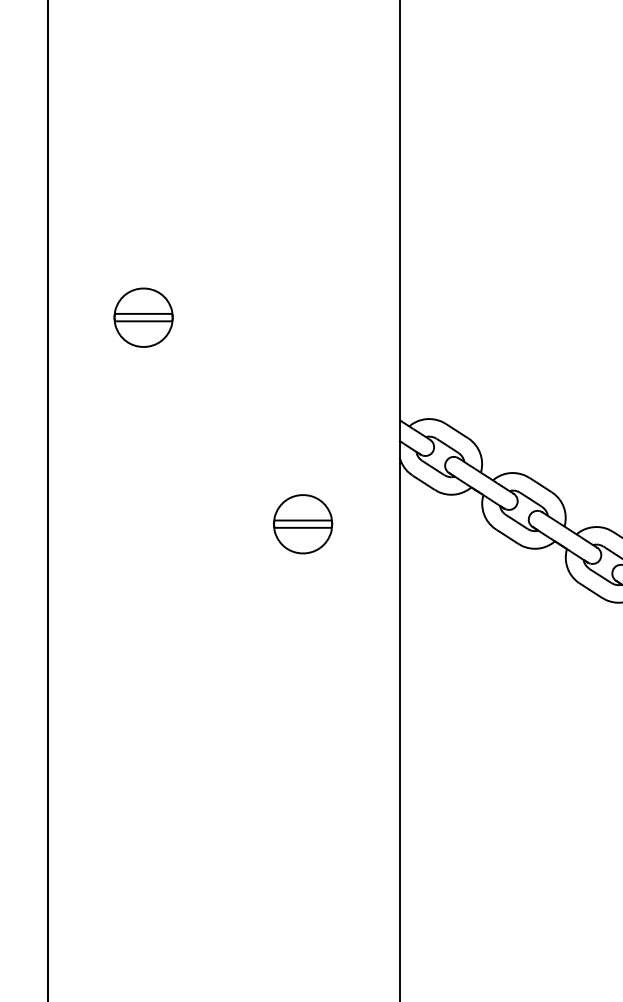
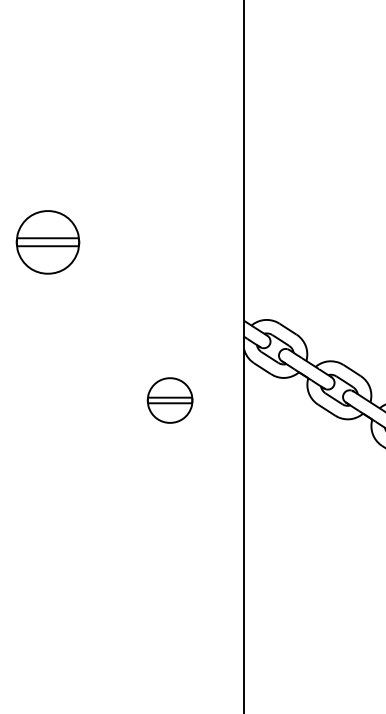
part: (143, 317) -> (47, 242), size x1.4

